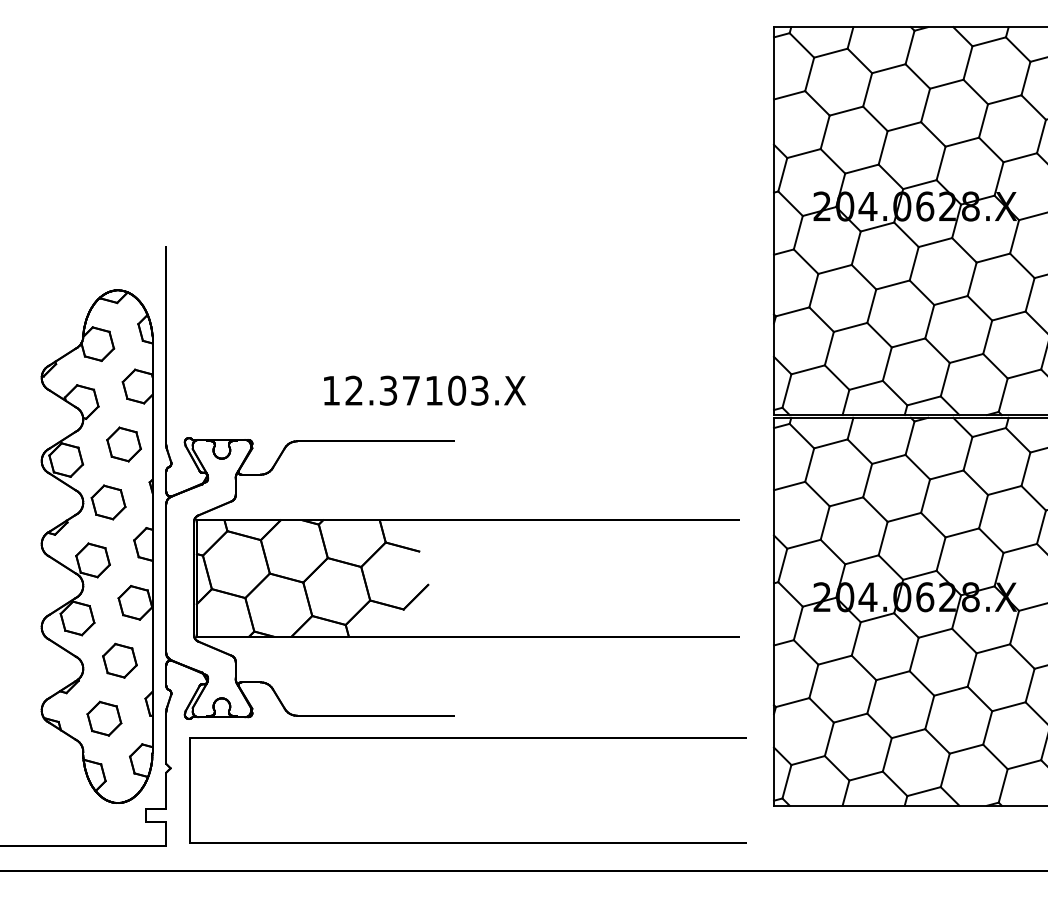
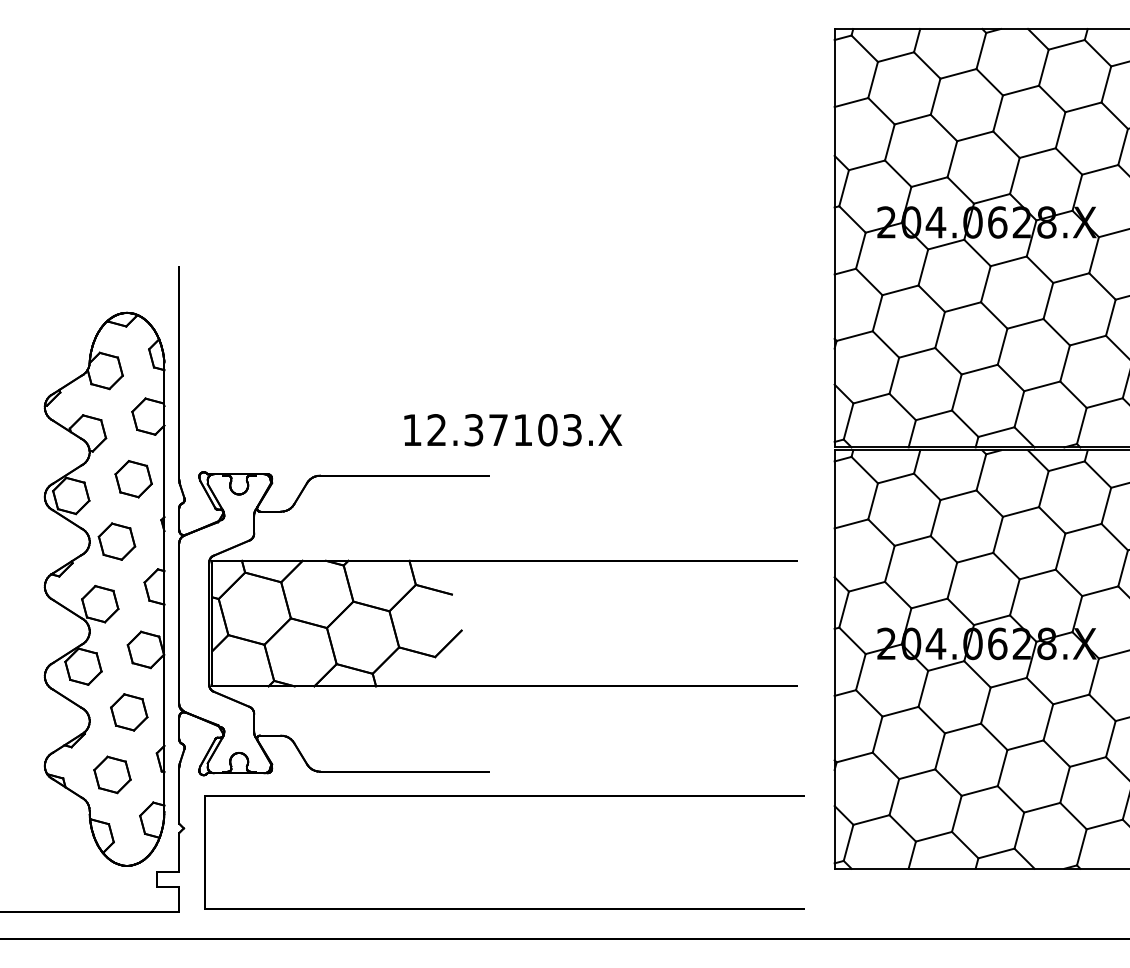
text: (425, 391) -> (513, 430), moved

